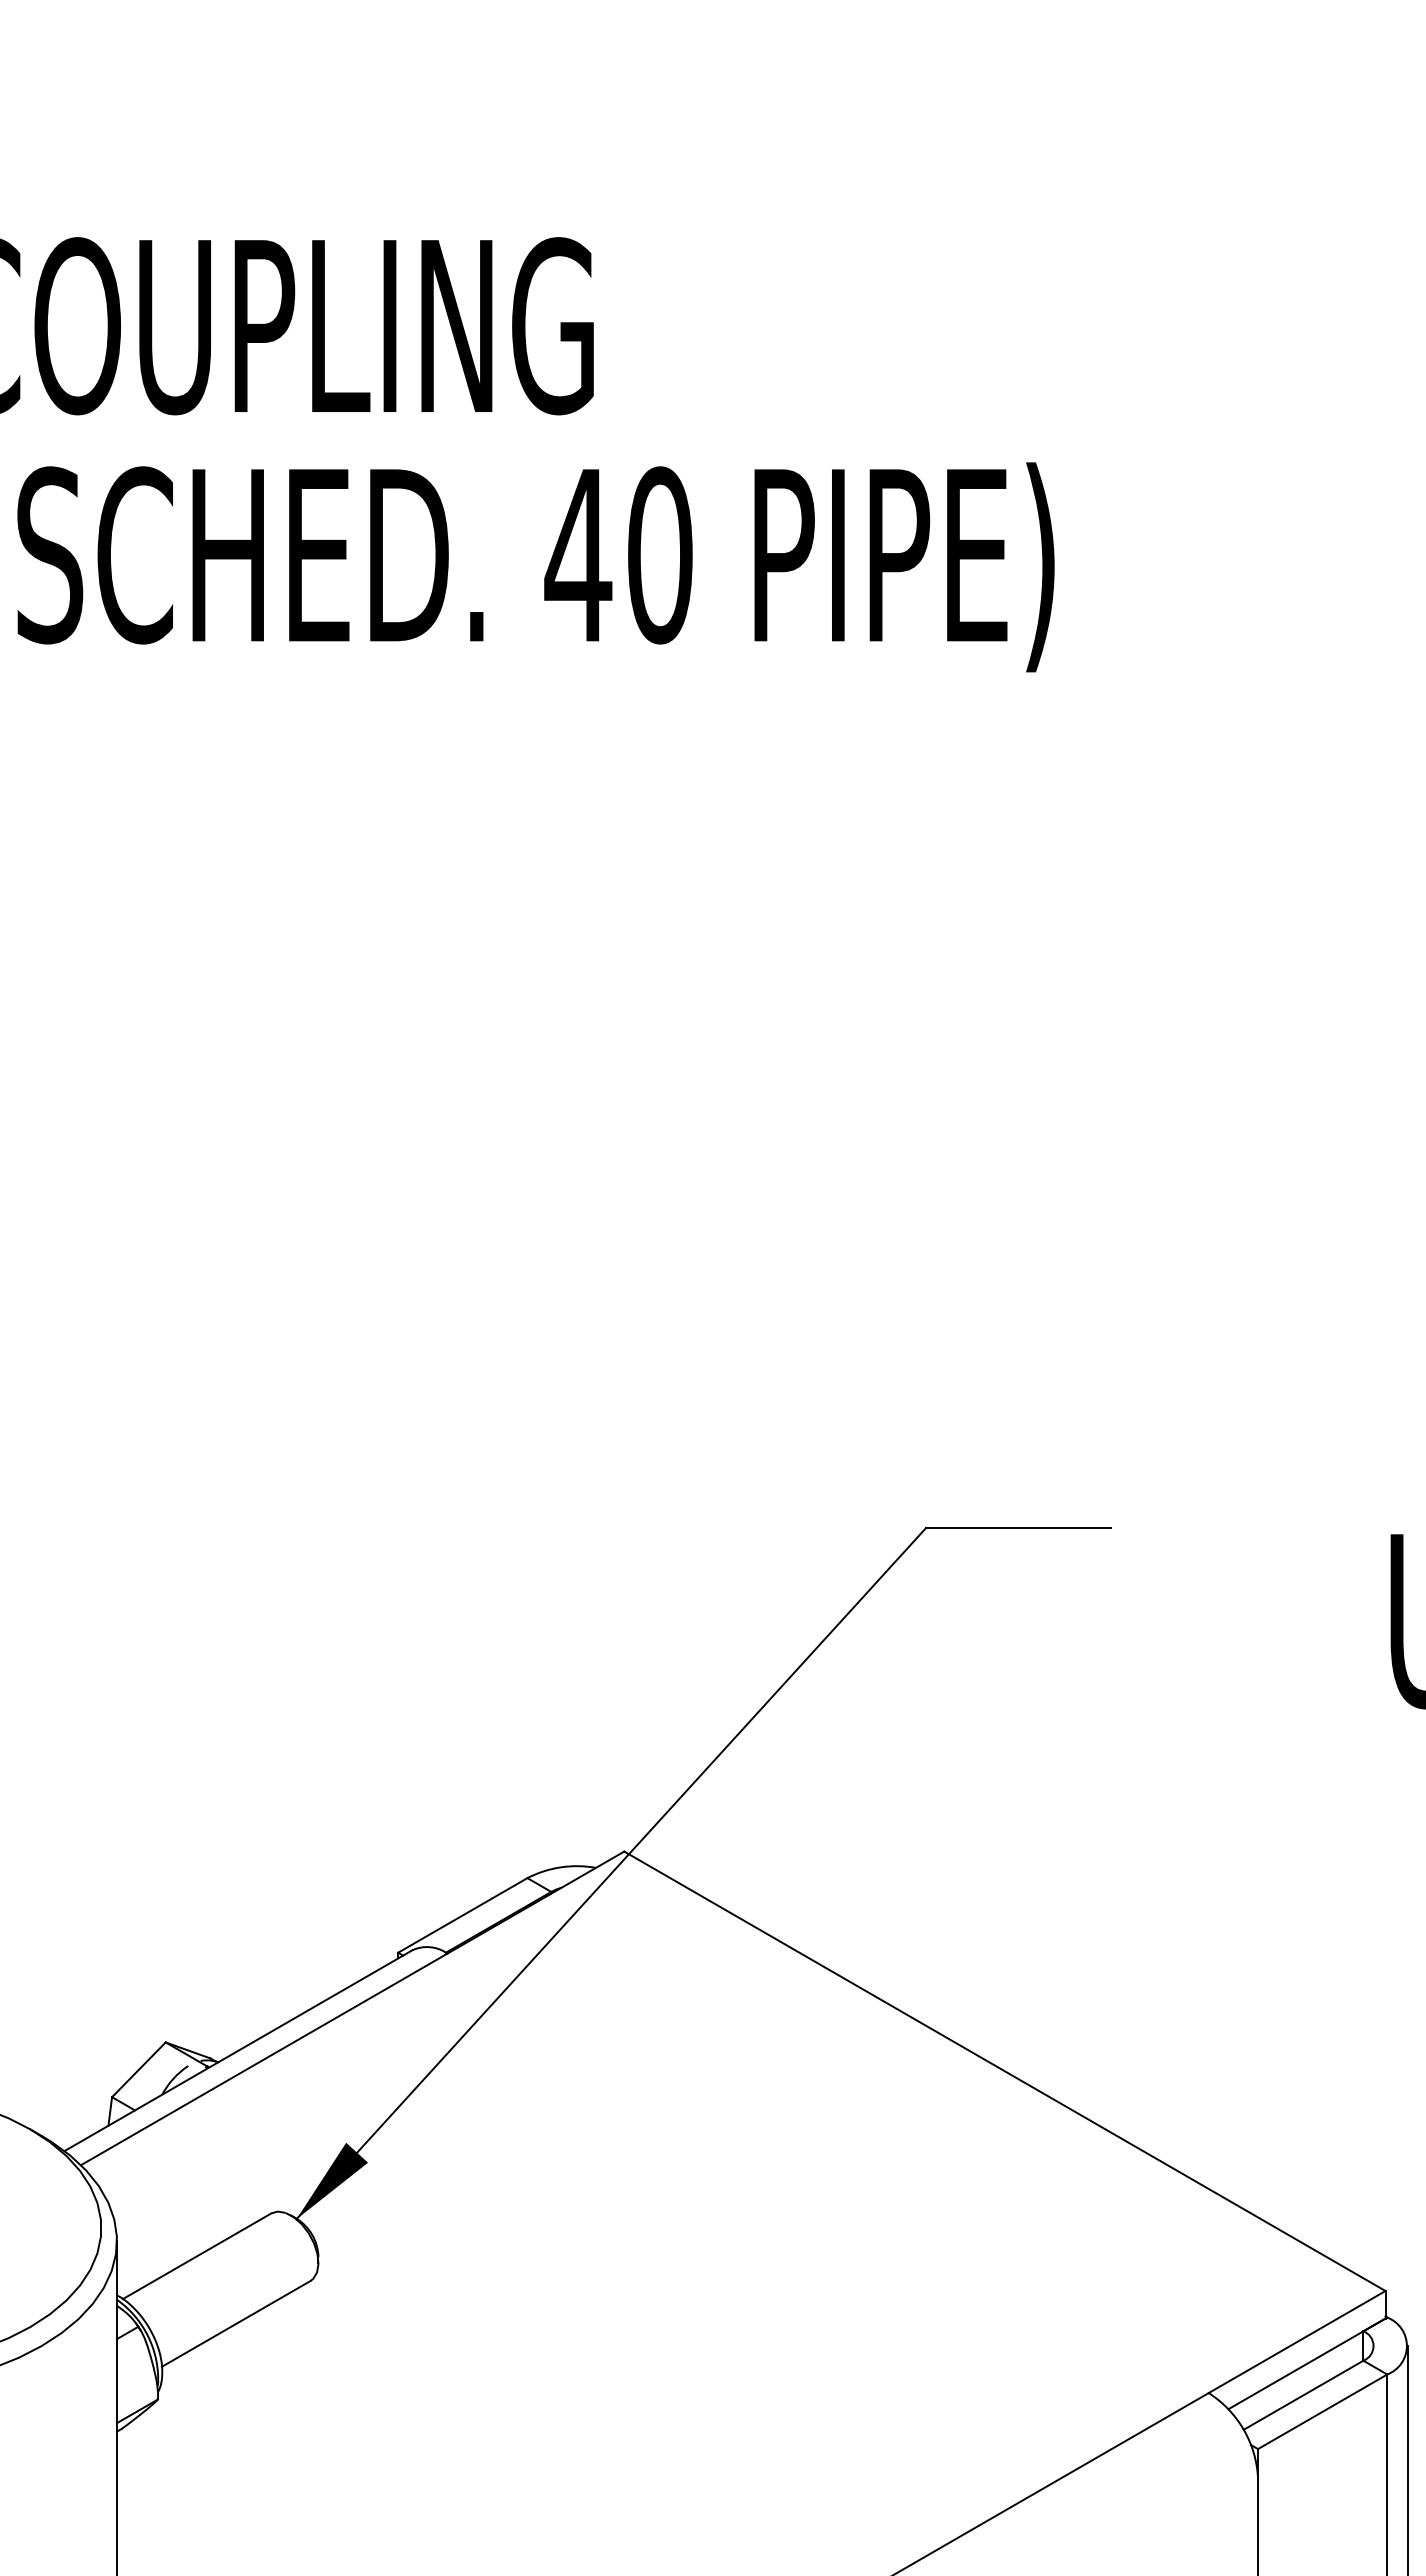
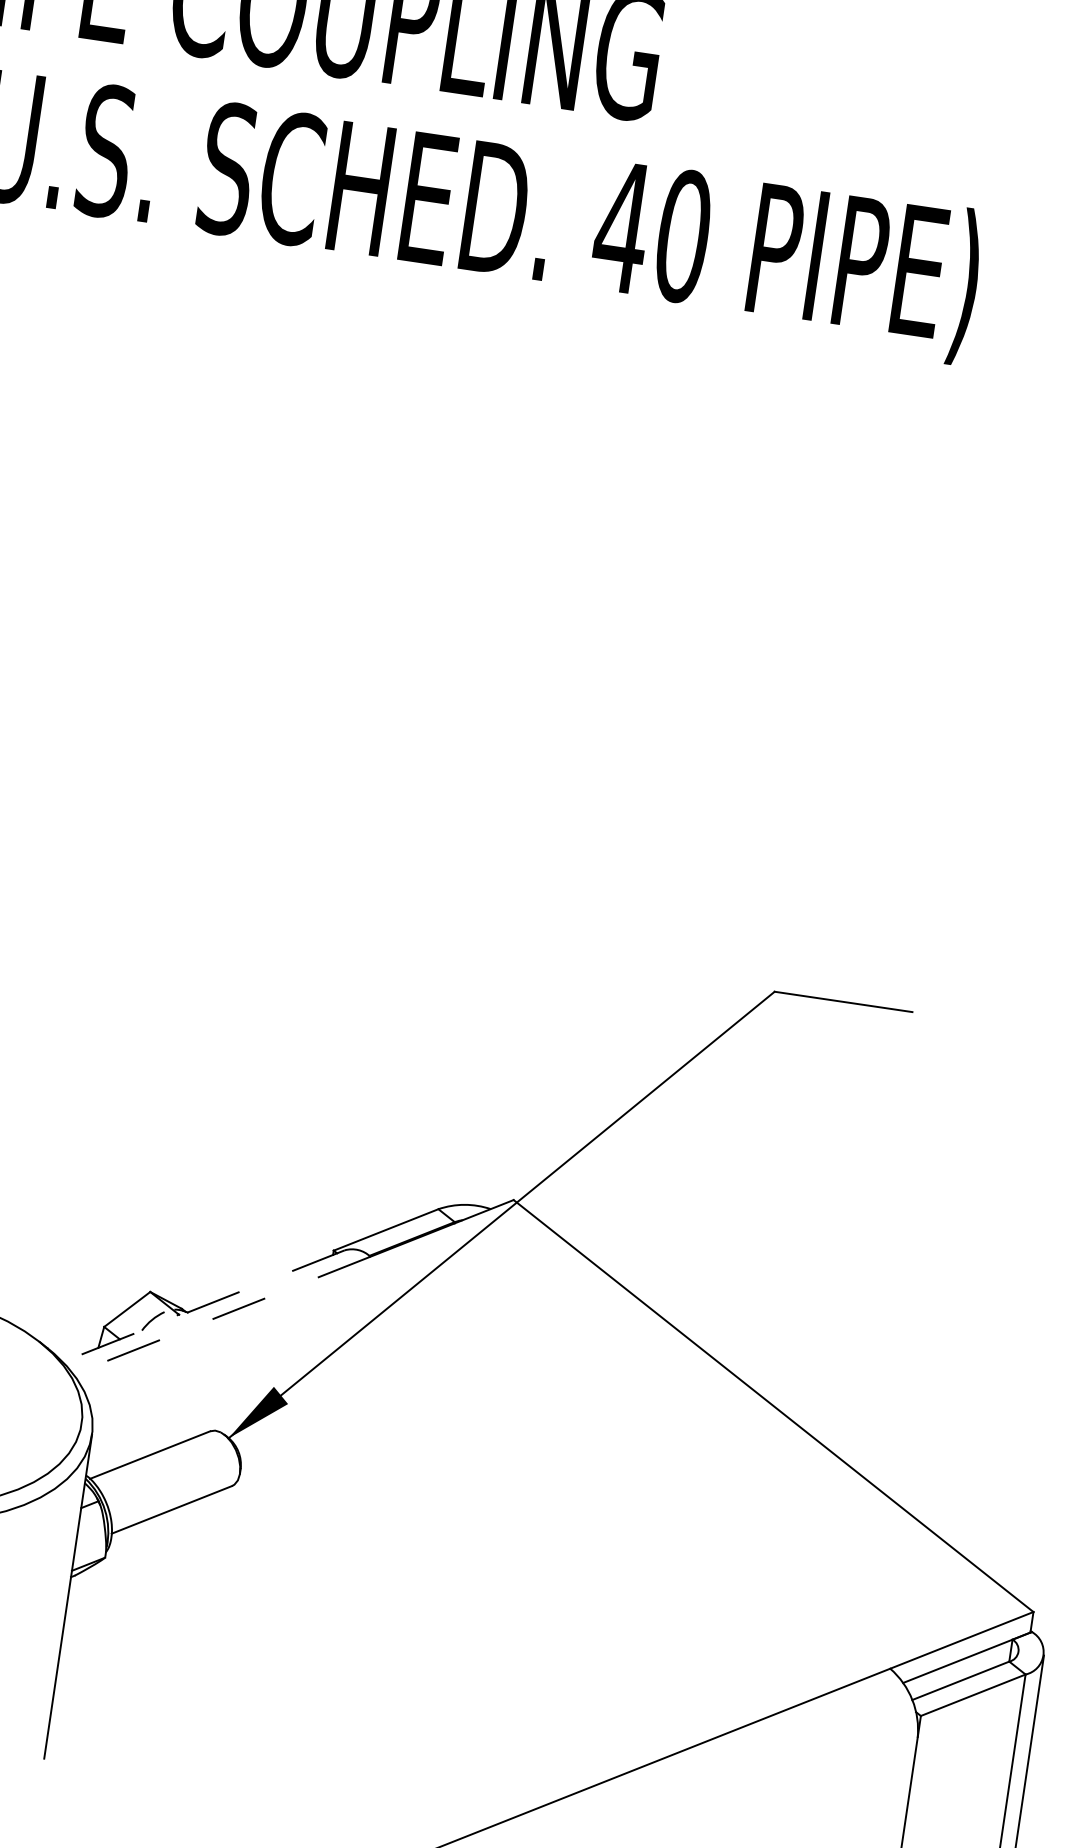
line: (238, 2050) -> (203, 1306), solid -> dashed
line: (264, 2059) -> (222, 1315), solid -> dashed

